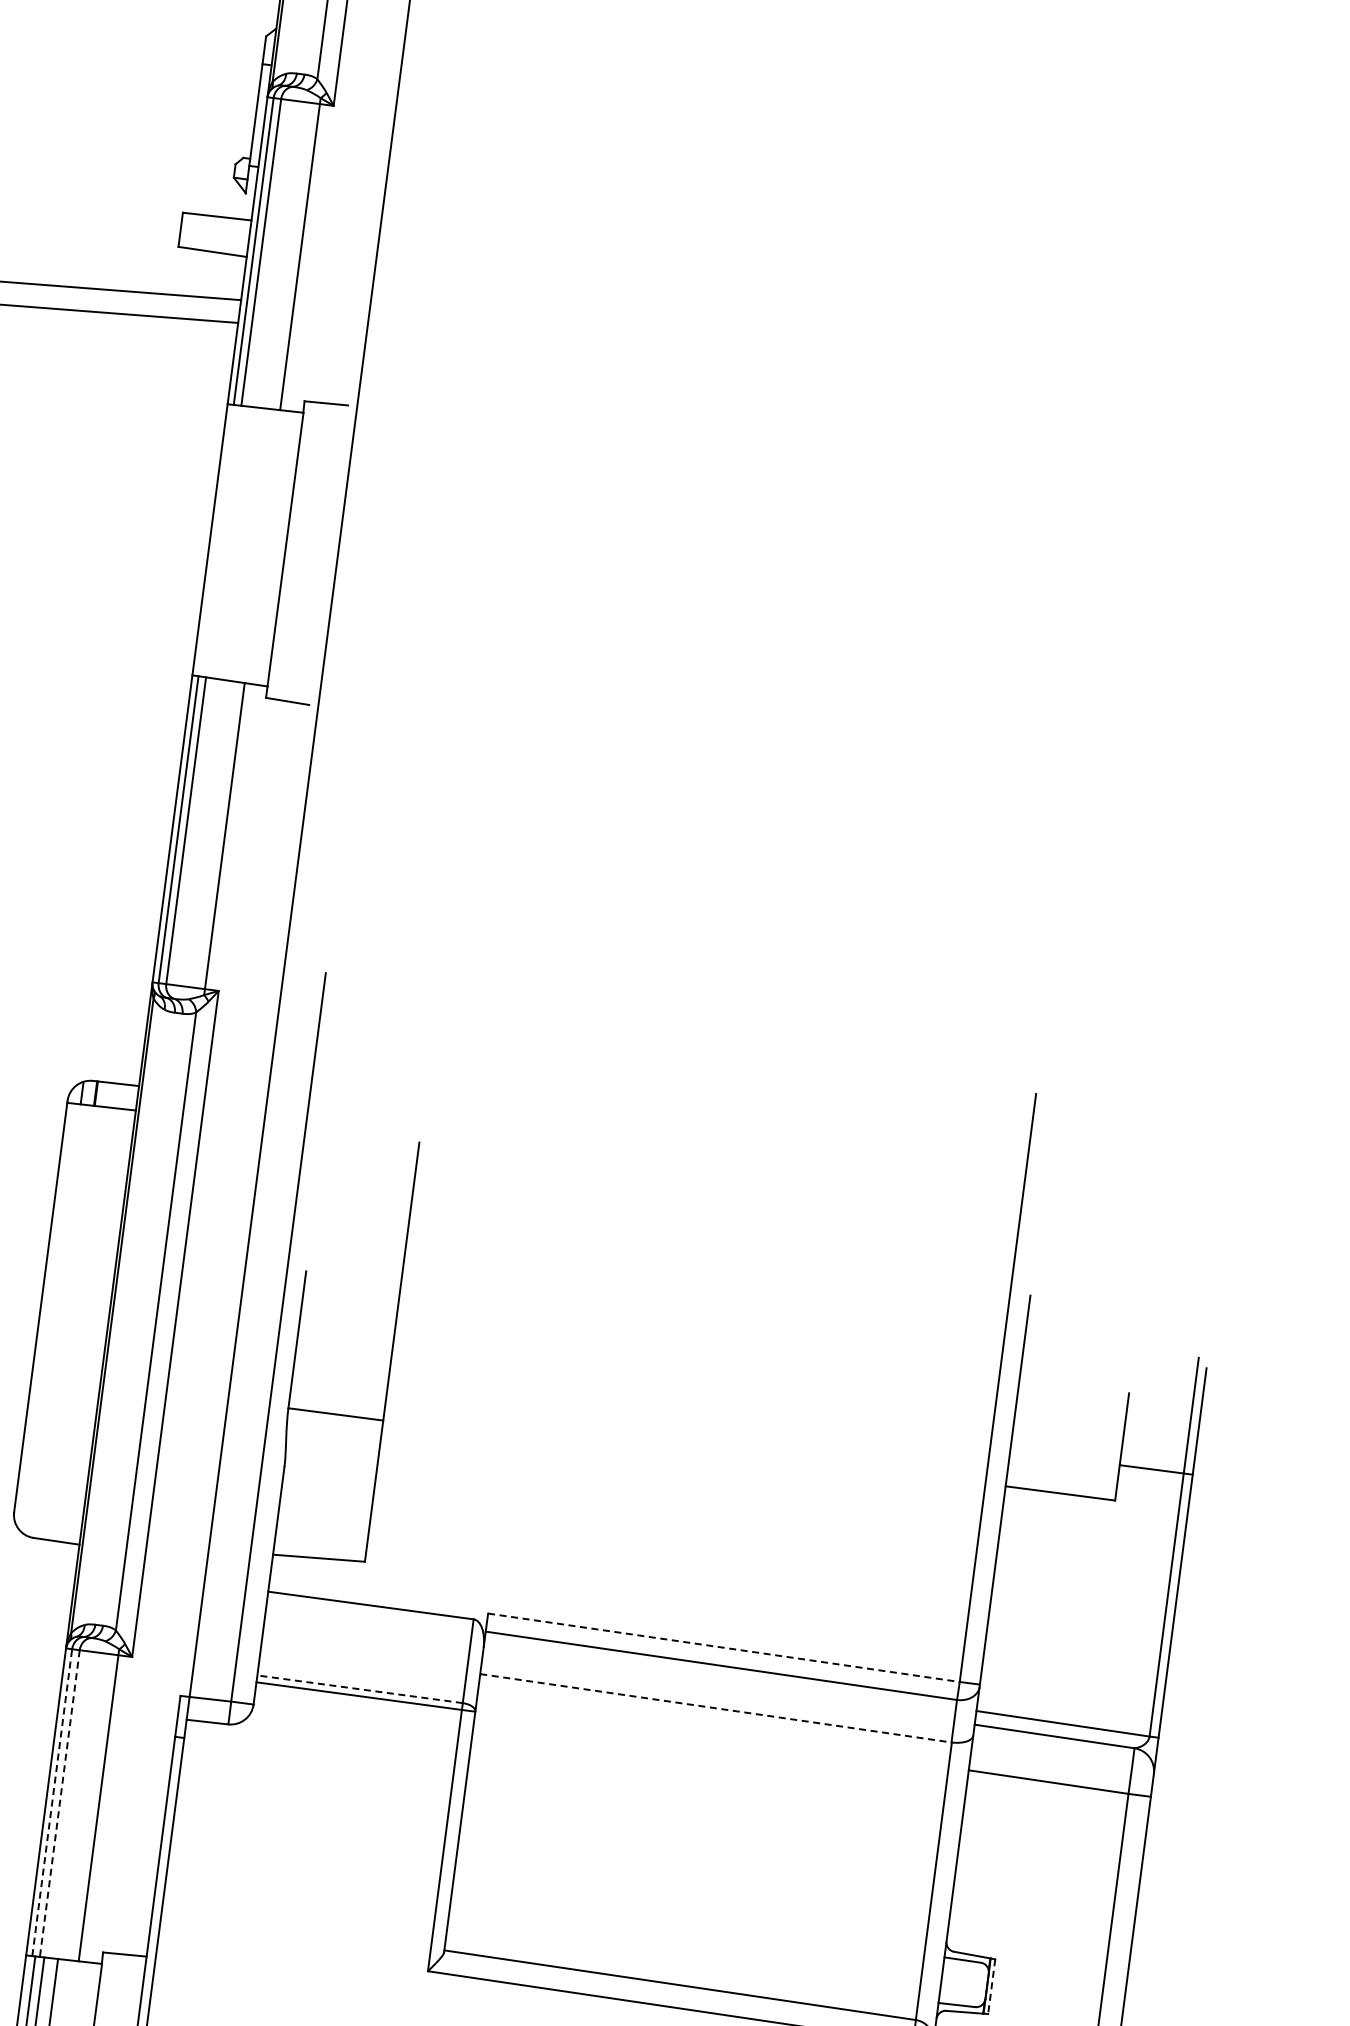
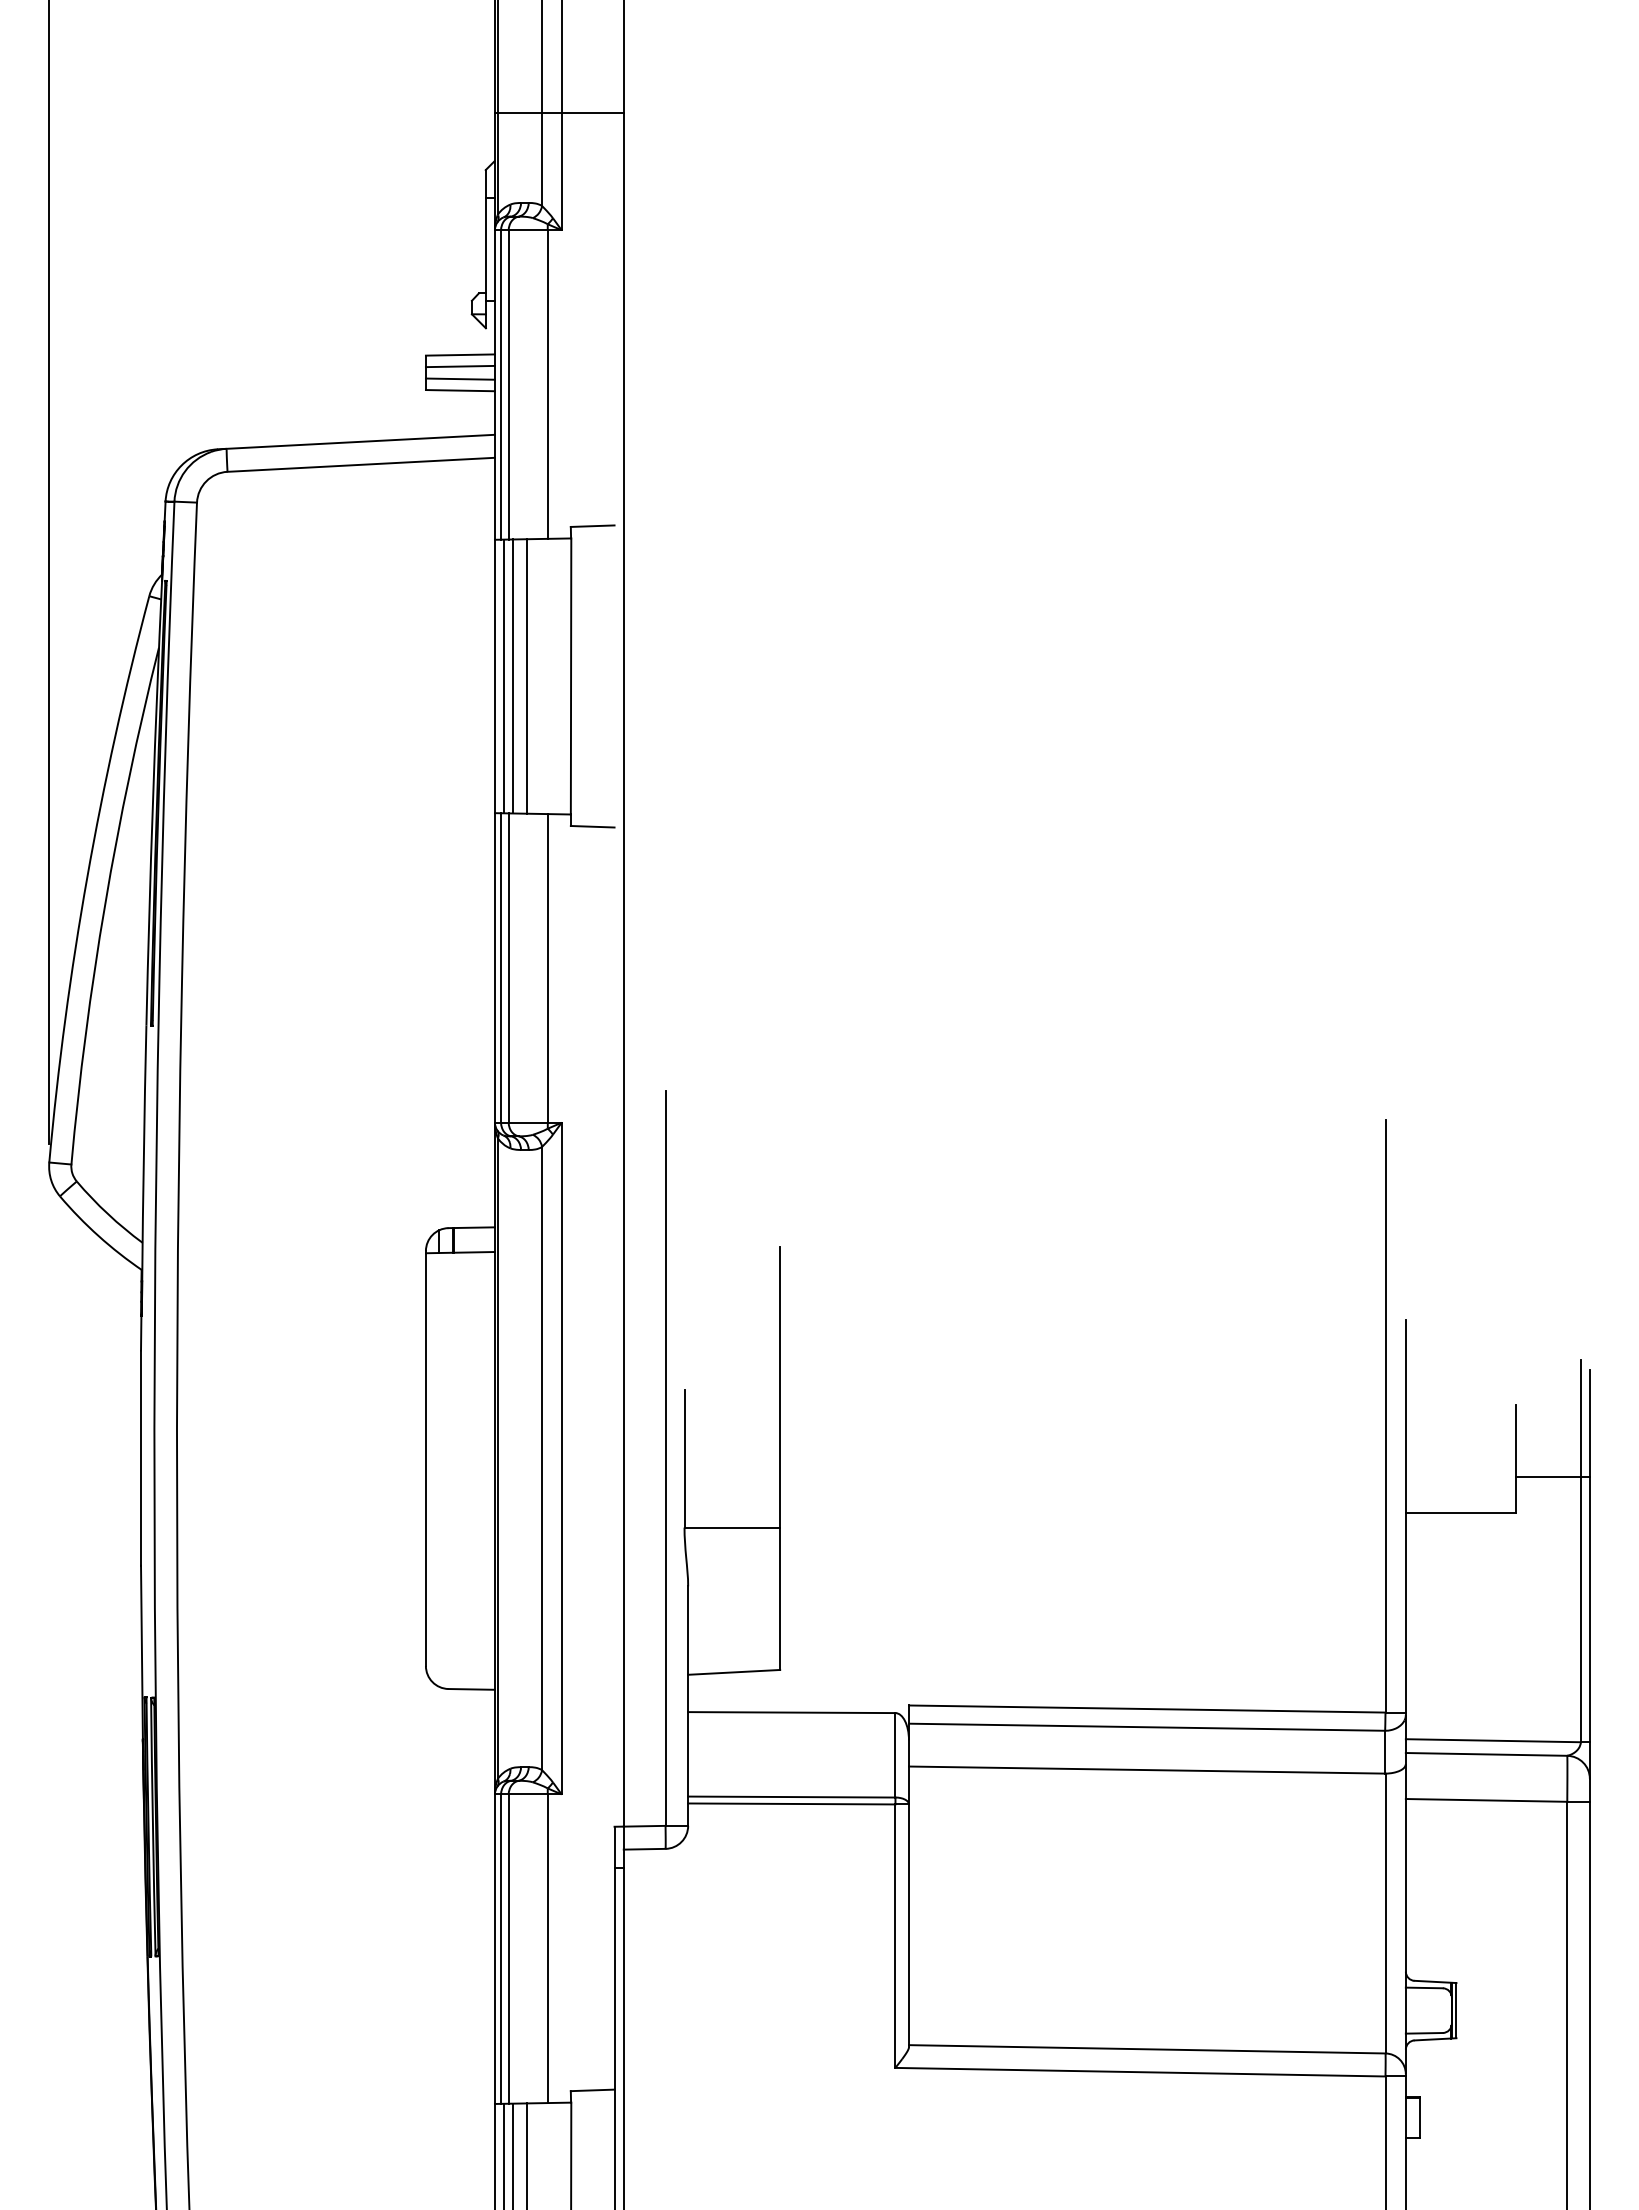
line: (214, 227) -> (459, 366), added
line: (213, 239) -> (459, 378), added
line: (219, 541) -> (504, 676), added
line: (228, 542) -> (513, 676), added
line: (242, 544) -> (527, 676), added
line: (724, 1648) -> (1147, 1709), dashed -> solid
line: (359, 1689) -> (791, 1797), dashed -> solid
line: (716, 1708) -> (1147, 1770), dashed -> solid
line: (52, 1803) -> (501, 1949), dashed -> solid
line: (59, 1803) -> (508, 1949), dashed -> solid
line: (991, 1986) -> (1456, 2010), dashed -> solid

